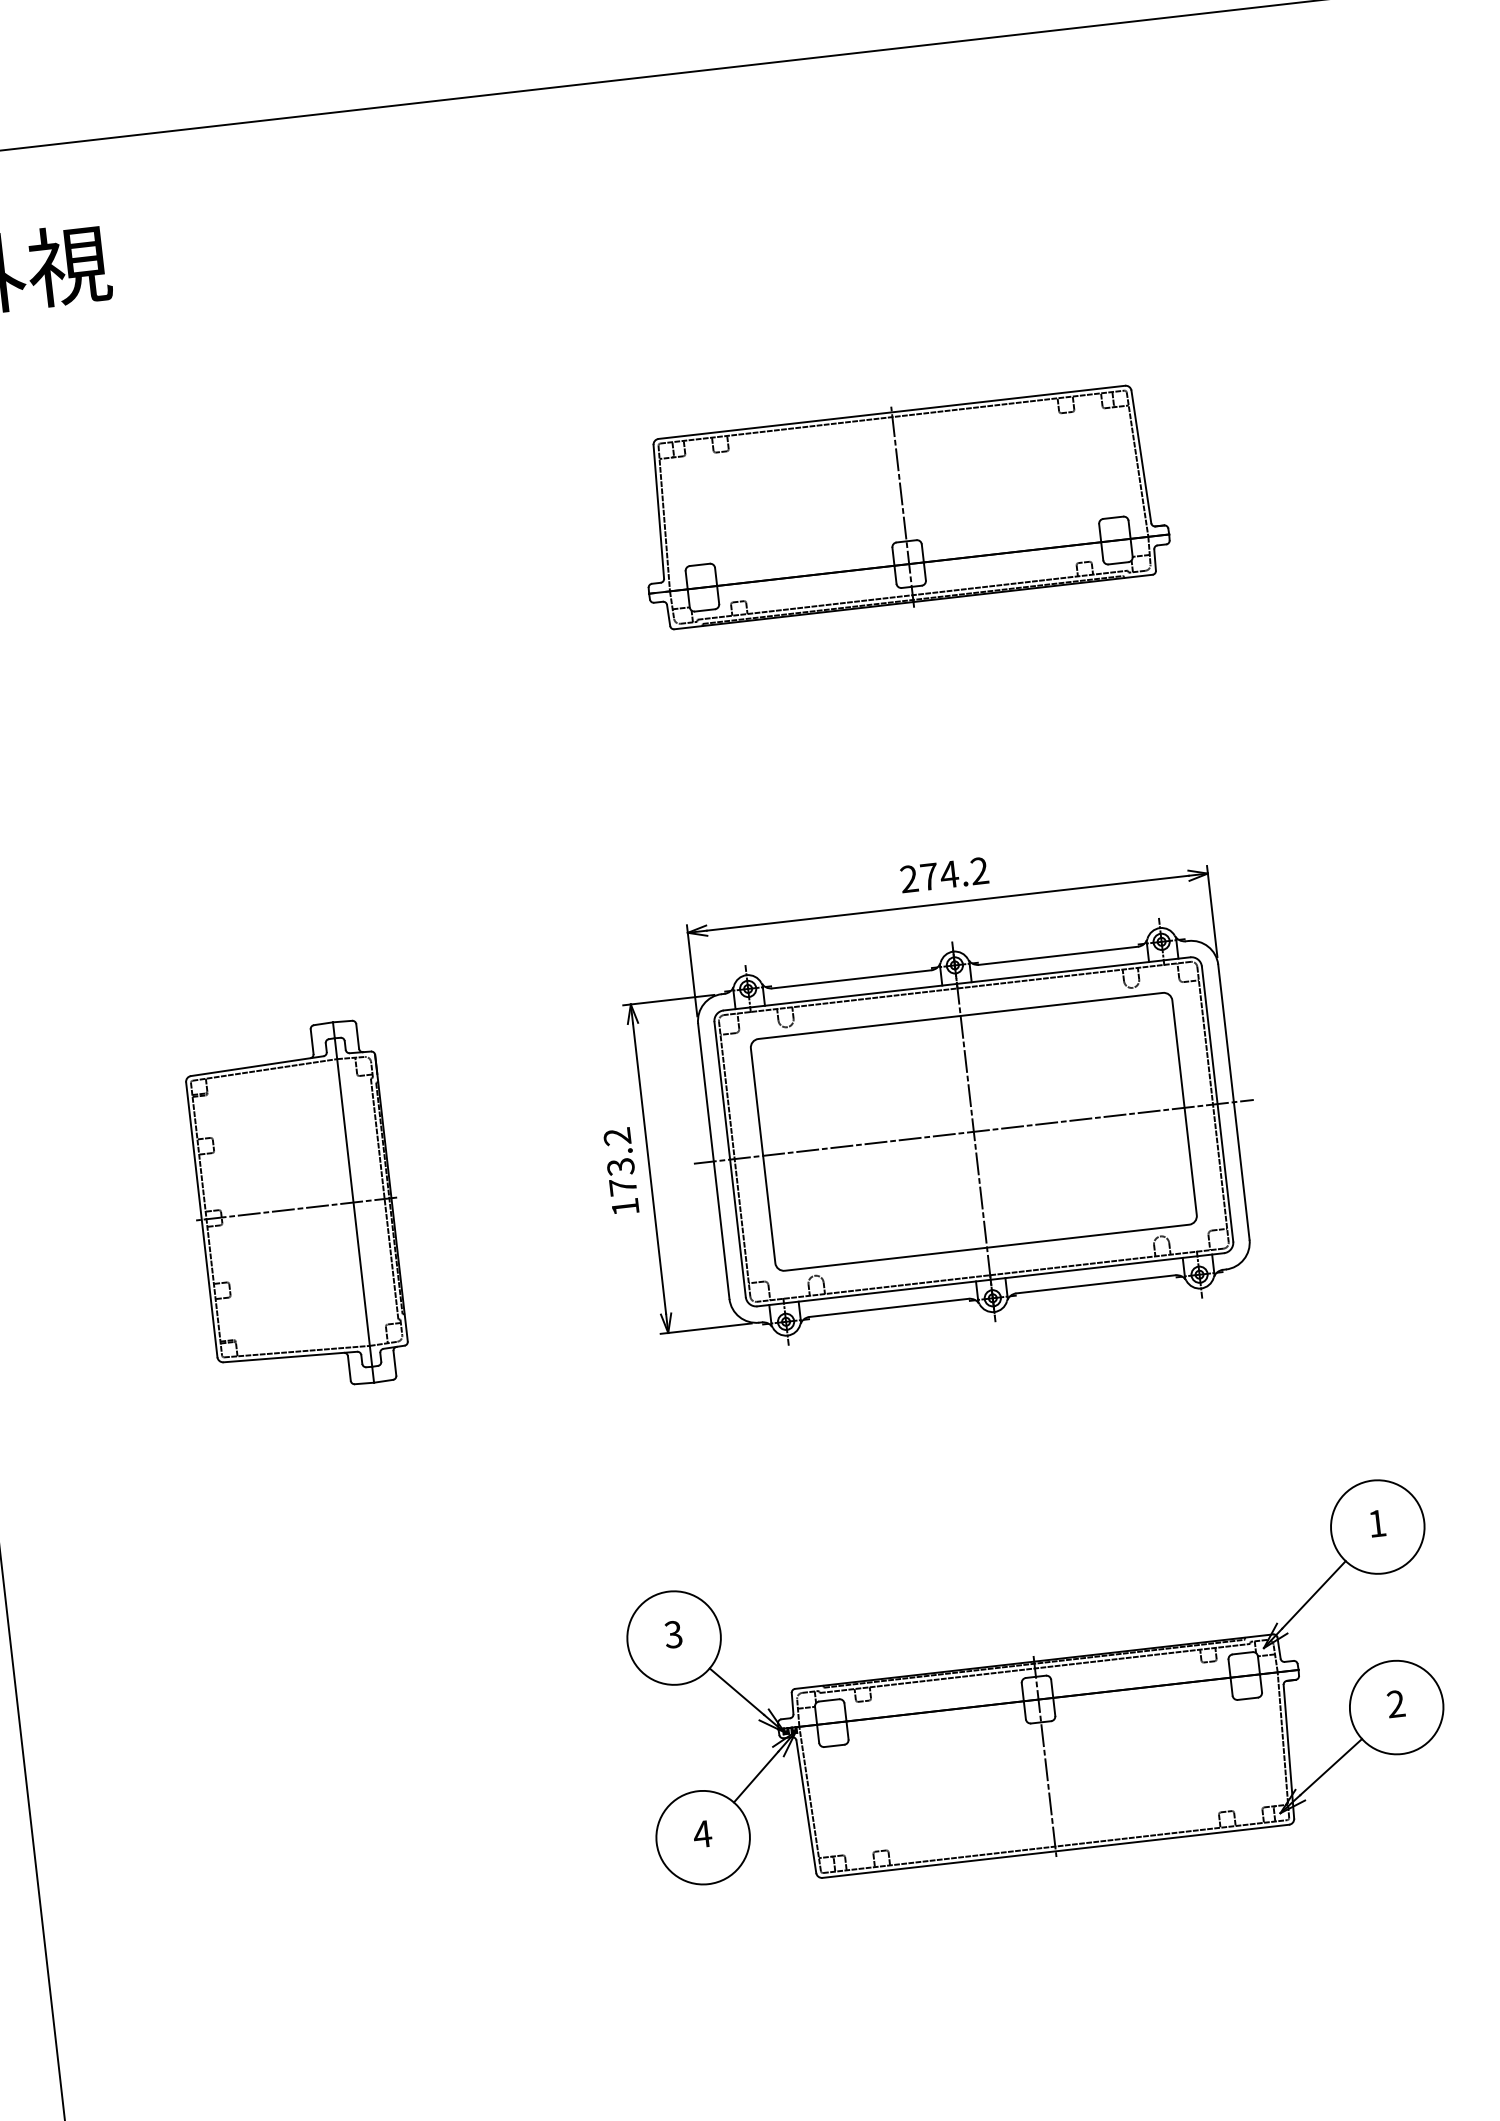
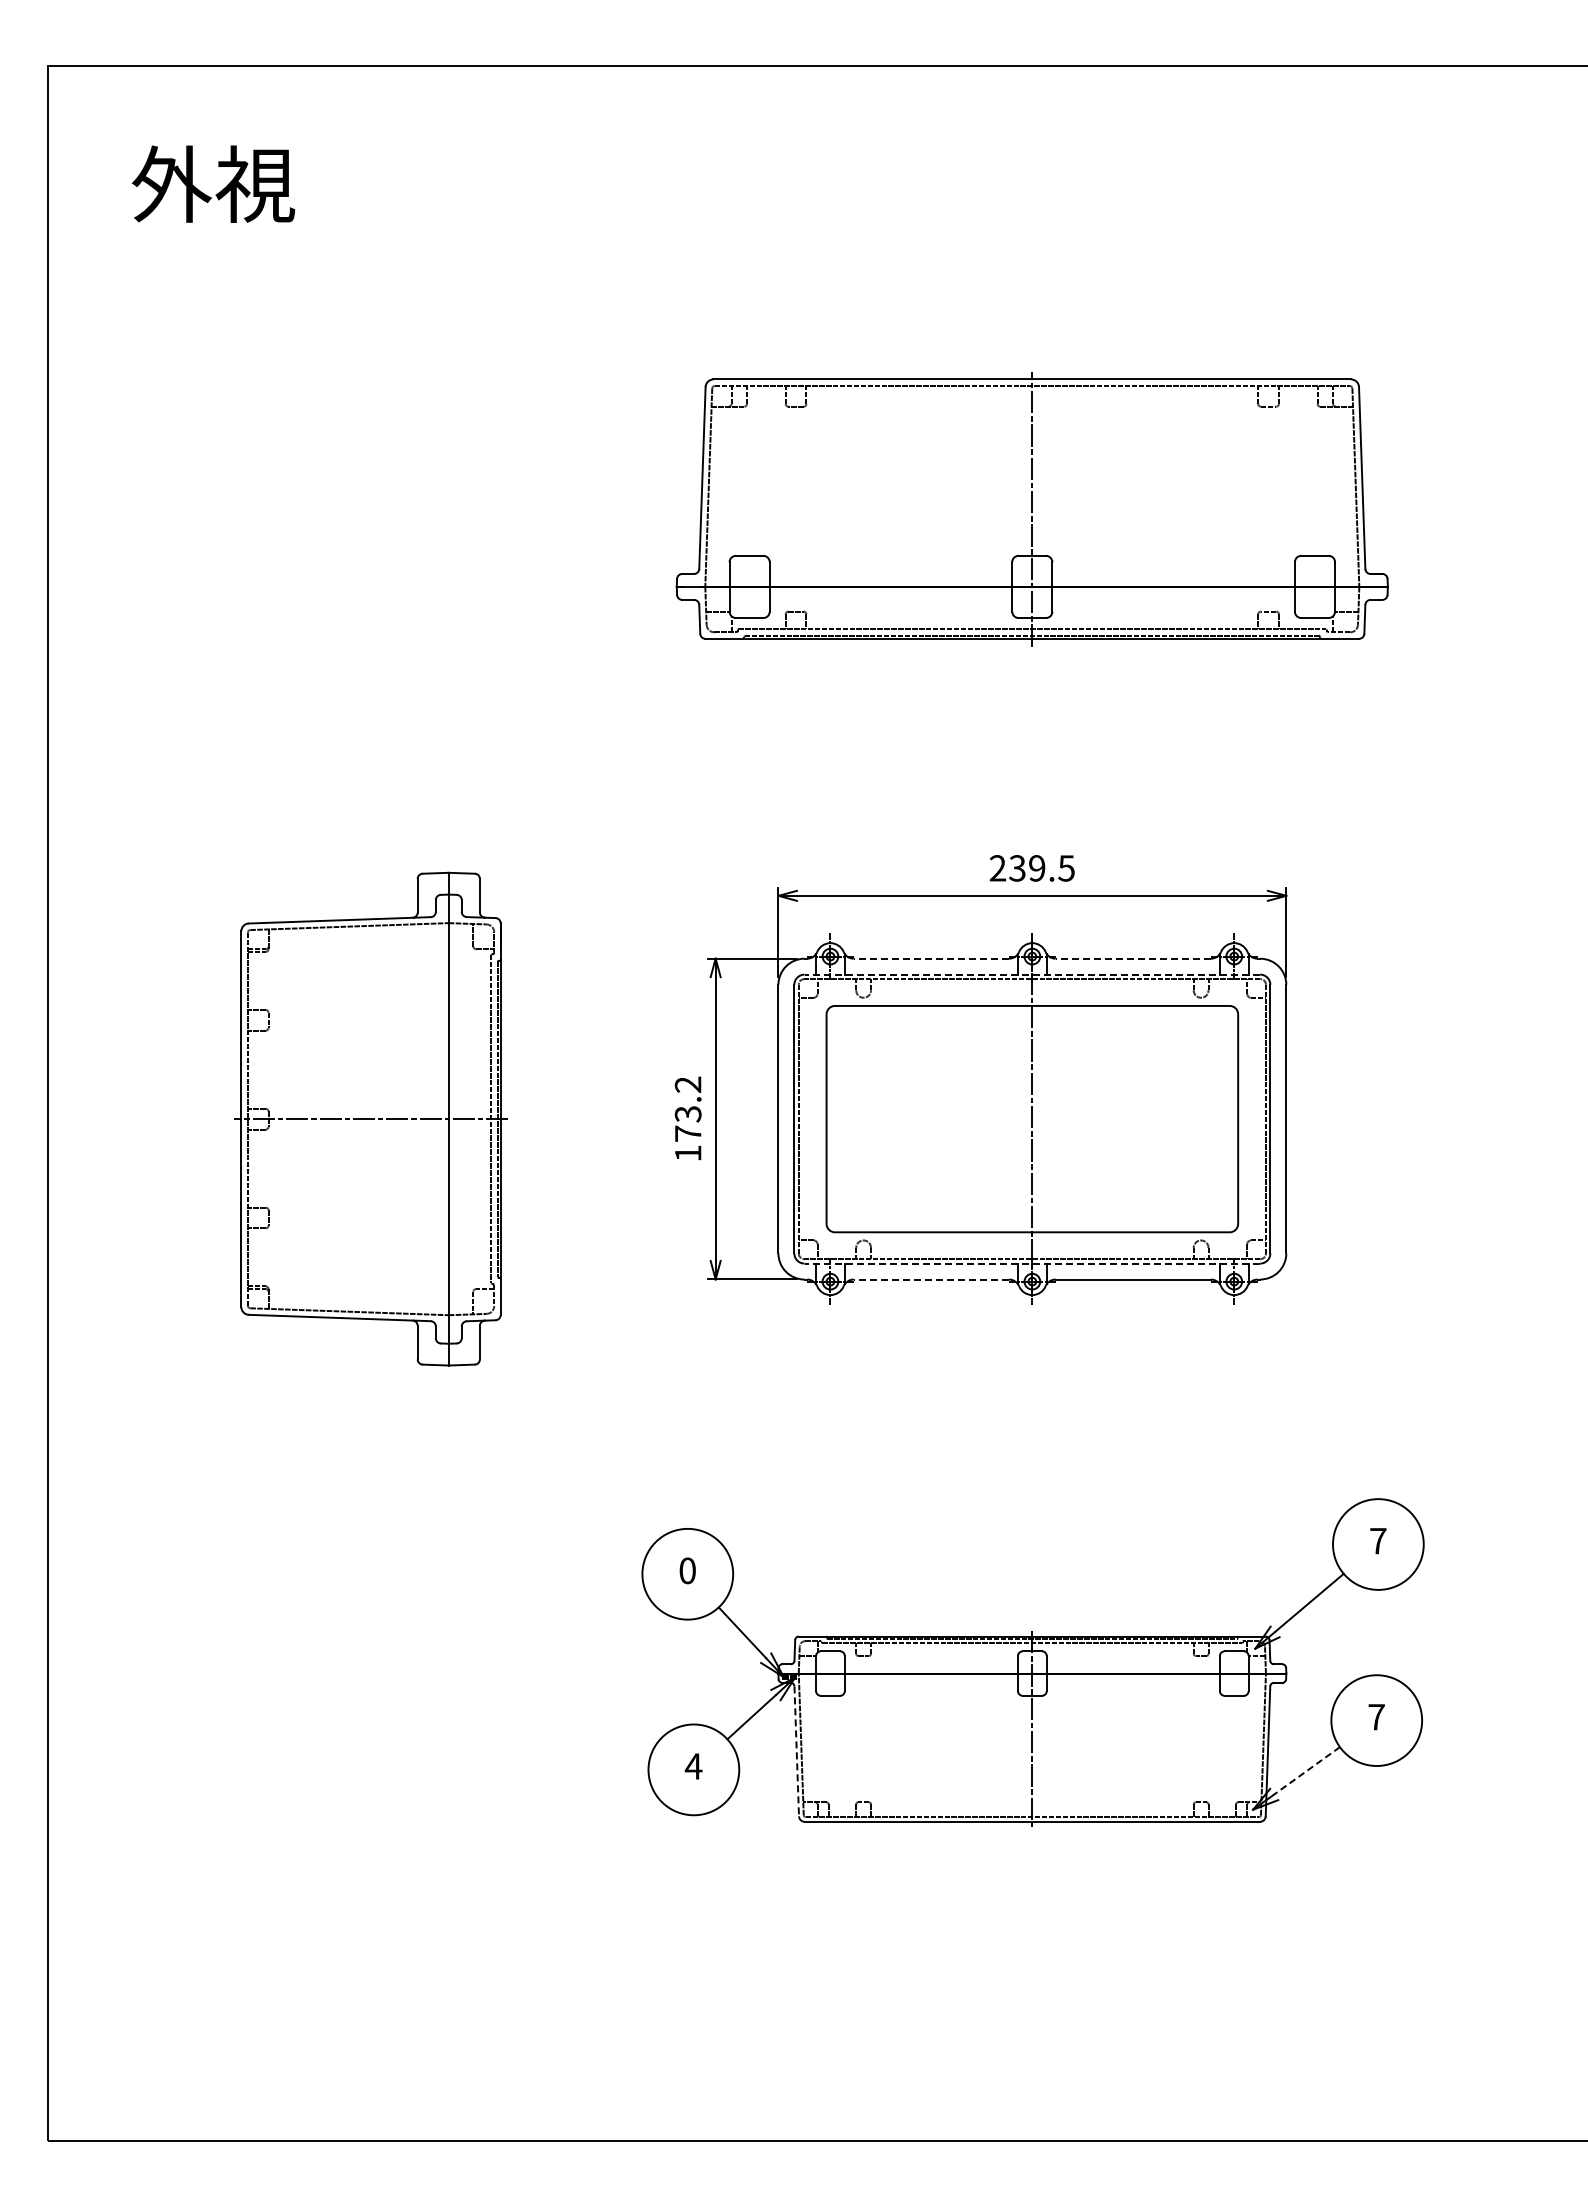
part: (902, 506) -> (1032, 508), size x1.4
text: (953, 874) -> (1041, 868), 274.2 -> 239.5
line: (1058, 955) -> (1133, 958), solid -> dashed
line: (851, 979) -> (931, 958), solid -> dashed
line: (957, 983) -> (1032, 974), solid -> dashed
line: (973, 1132) -> (1031, 1119), removed
part: (296, 1208) -> (370, 1118), size x1.4
line: (990, 1279) -> (1032, 1263), solid -> dashed
line: (889, 1307) -> (931, 1279), solid -> dashed
text: (1377, 1523) -> (1378, 1541), 1 -> 7
text: (673, 1634) -> (687, 1570), 3 -> 0
text: (1395, 1703) -> (1376, 1716), 2 -> 7
line: (1331, 1766) -> (1307, 1770), solid -> dashed
line: (806, 1806) -> (796, 1751), solid -> dashed

